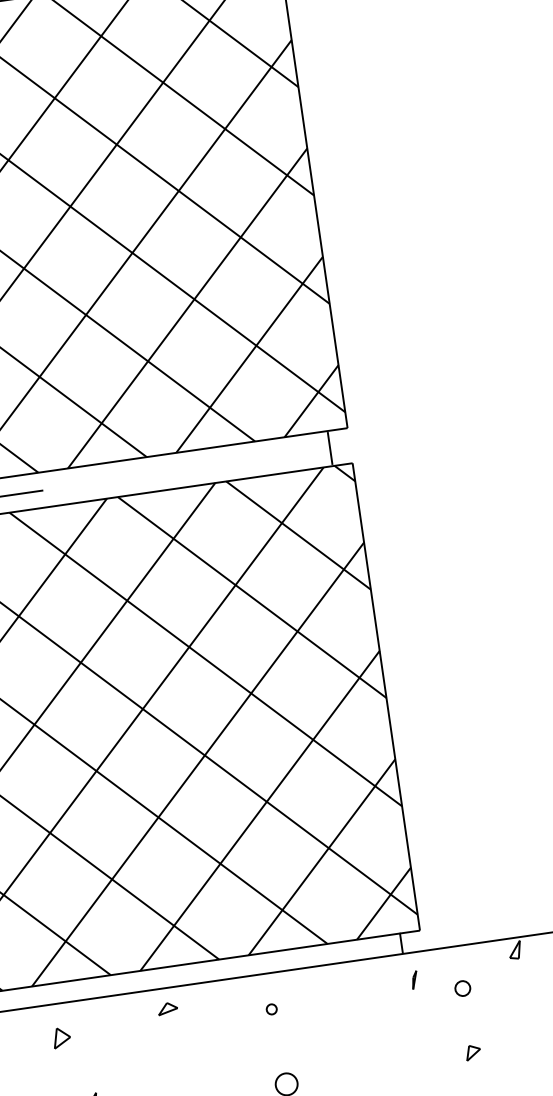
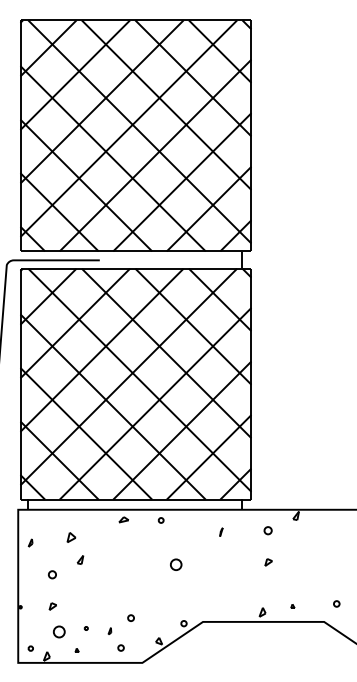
part: (414, 978) -> (221, 531), moved
part: (270, 1009) -> (160, 520), moved
part: (61, 1037) -> (71, 537), moved

